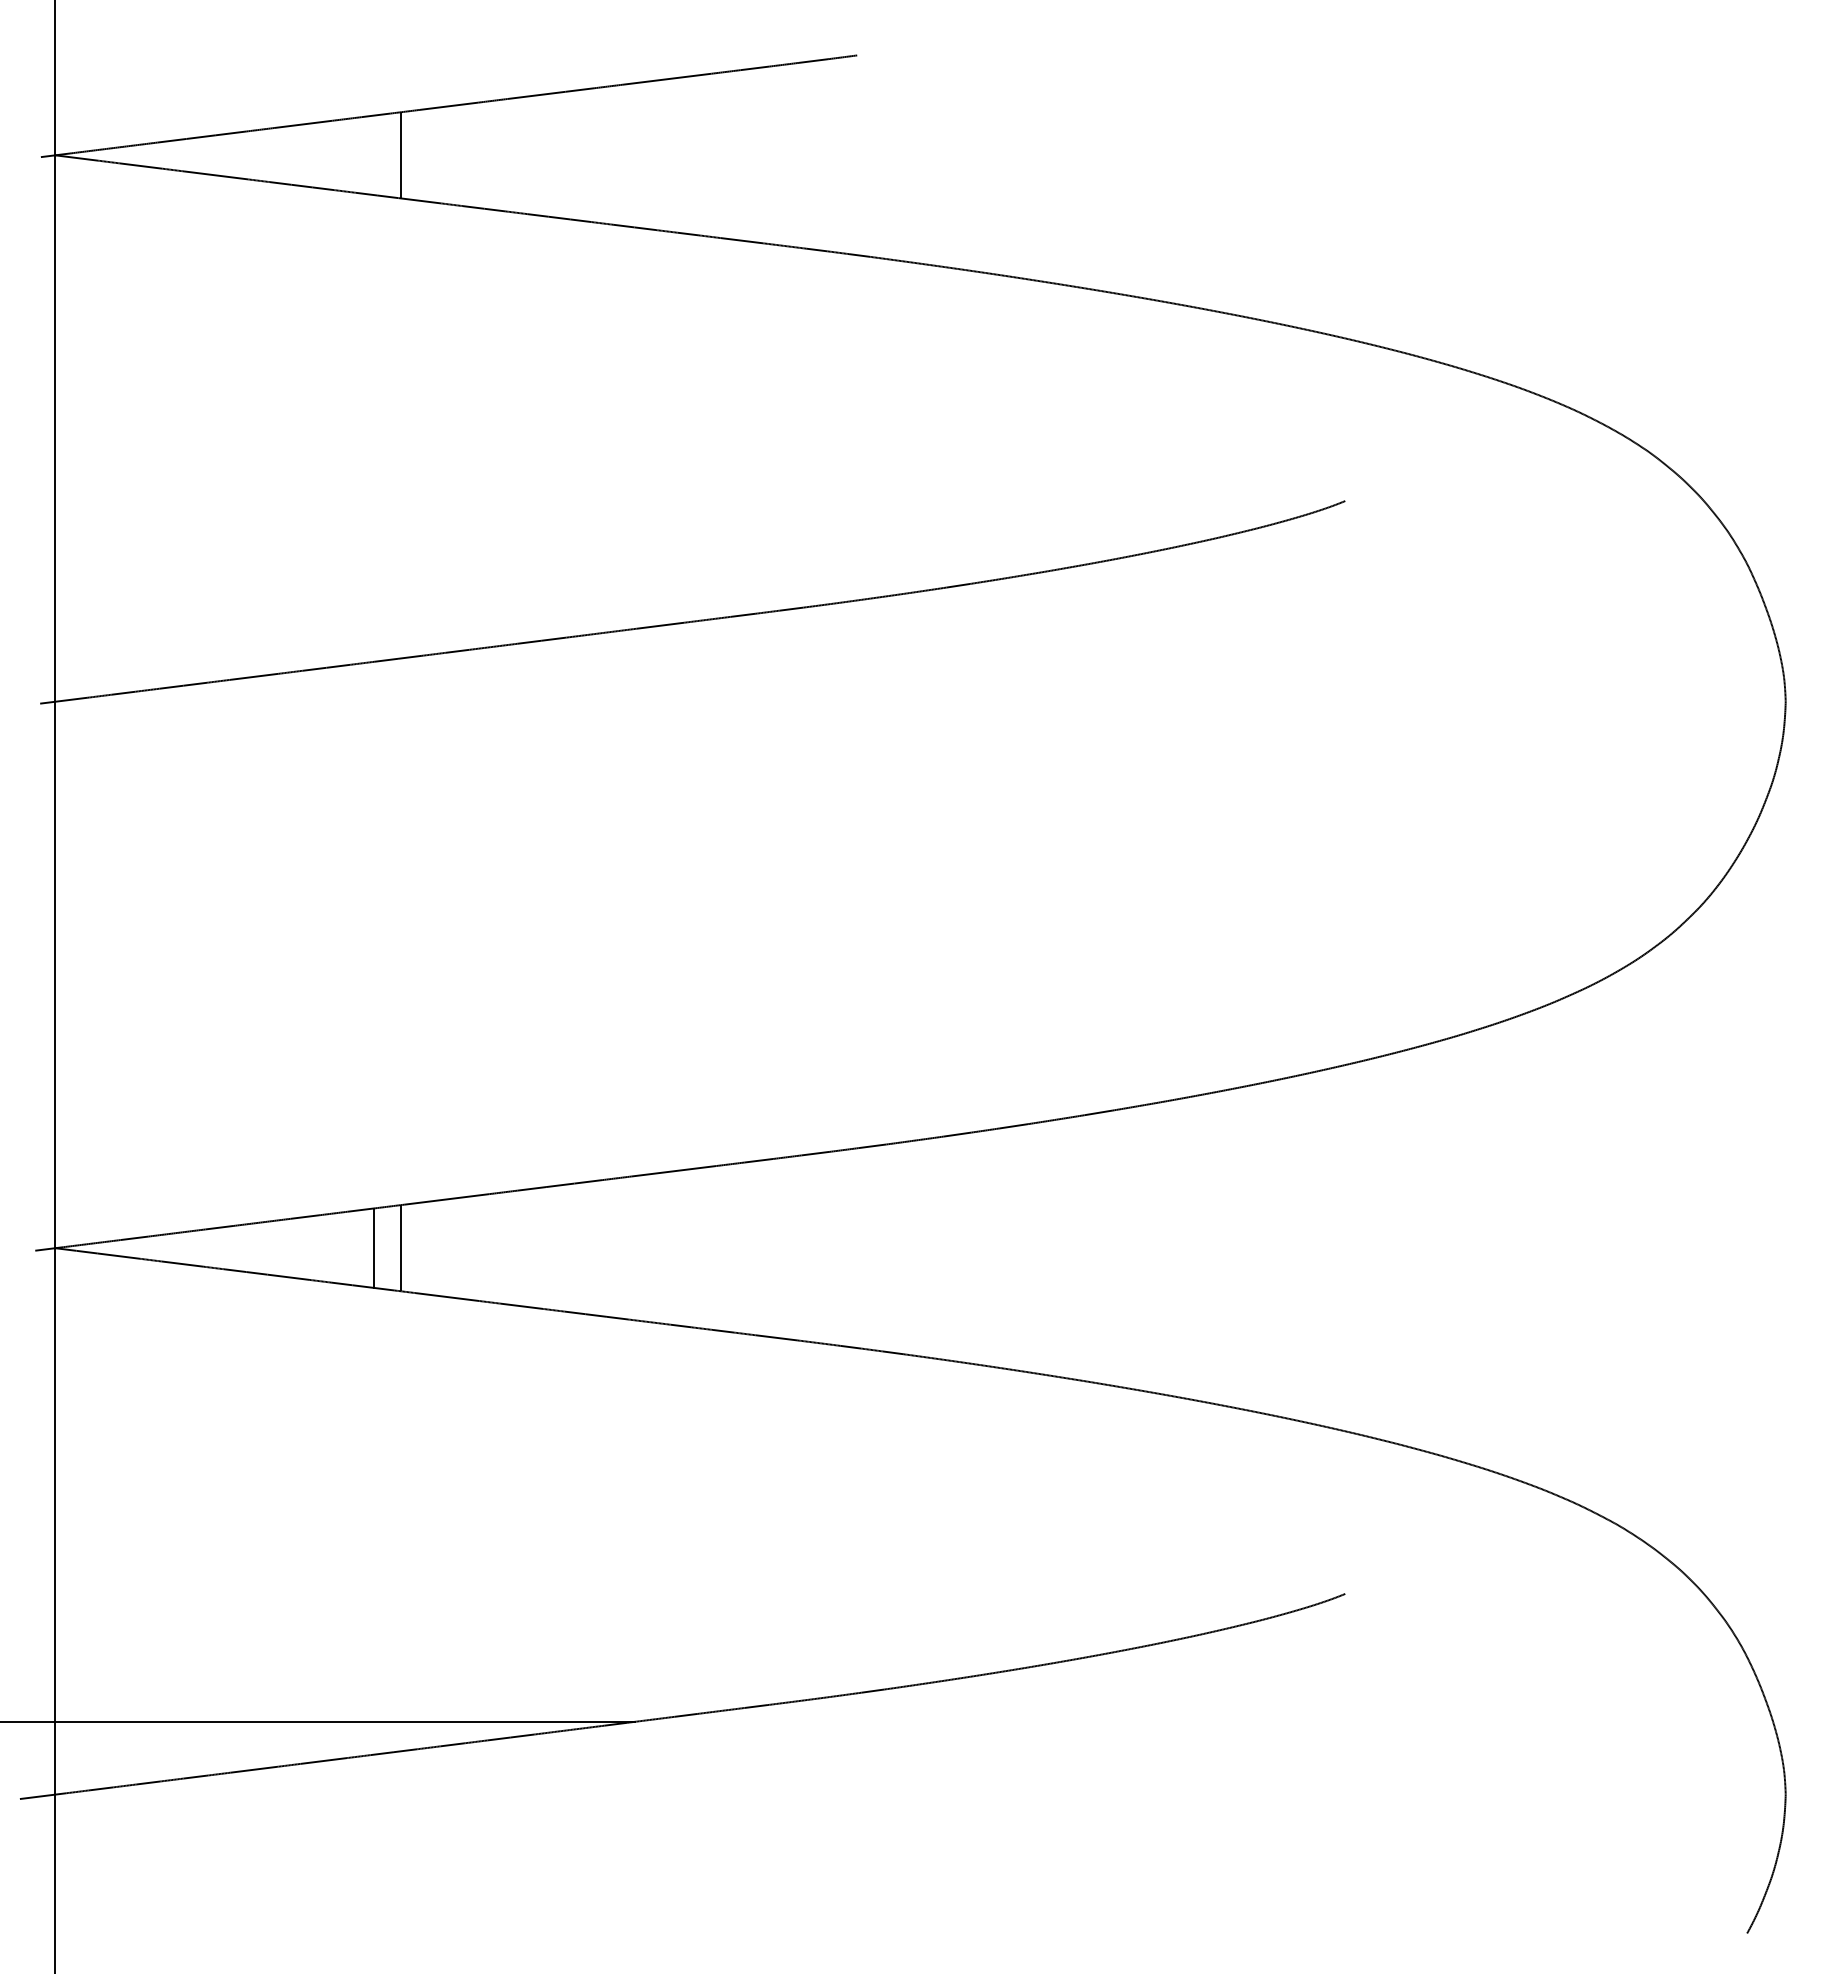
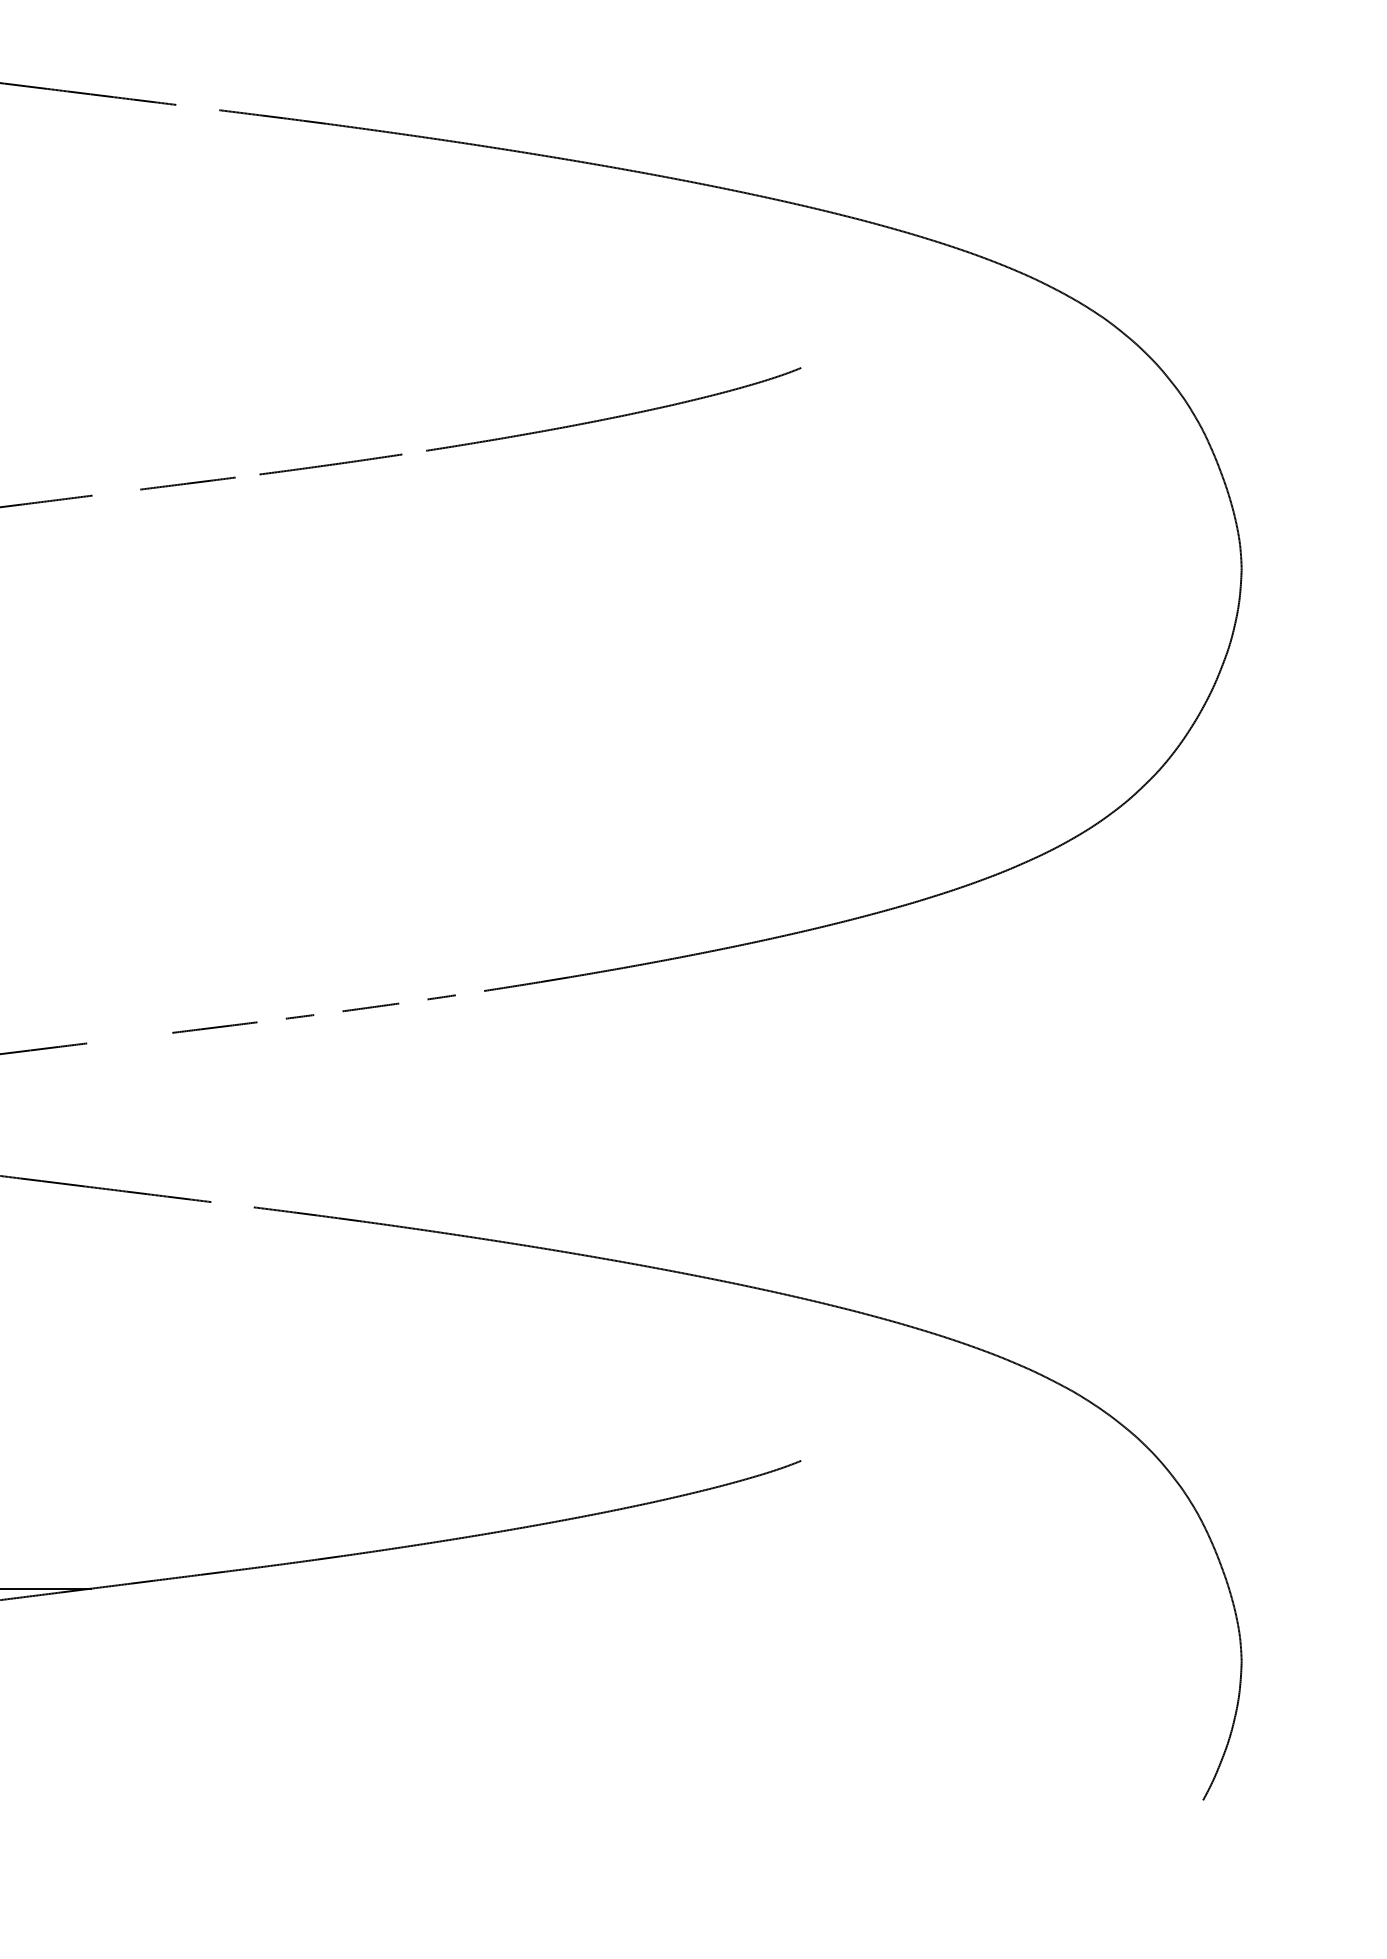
line: (741, 240) -> (197, 107), removed
line: (958, 585) -> (414, 452), removed
line: (791, 608) -> (247, 475), removed
line: (660, 625) -> (116, 492), removed
line: (1013, 1126) -> (469, 993), removed
line: (957, 1134) -> (413, 1001), removed
line: (872, 1146) -> (328, 1013), removed
line: (815, 1153) -> (271, 1020), removed
line: (673, 1171) -> (129, 1038), removed
line: (776, 1337) -> (232, 1204), removed

